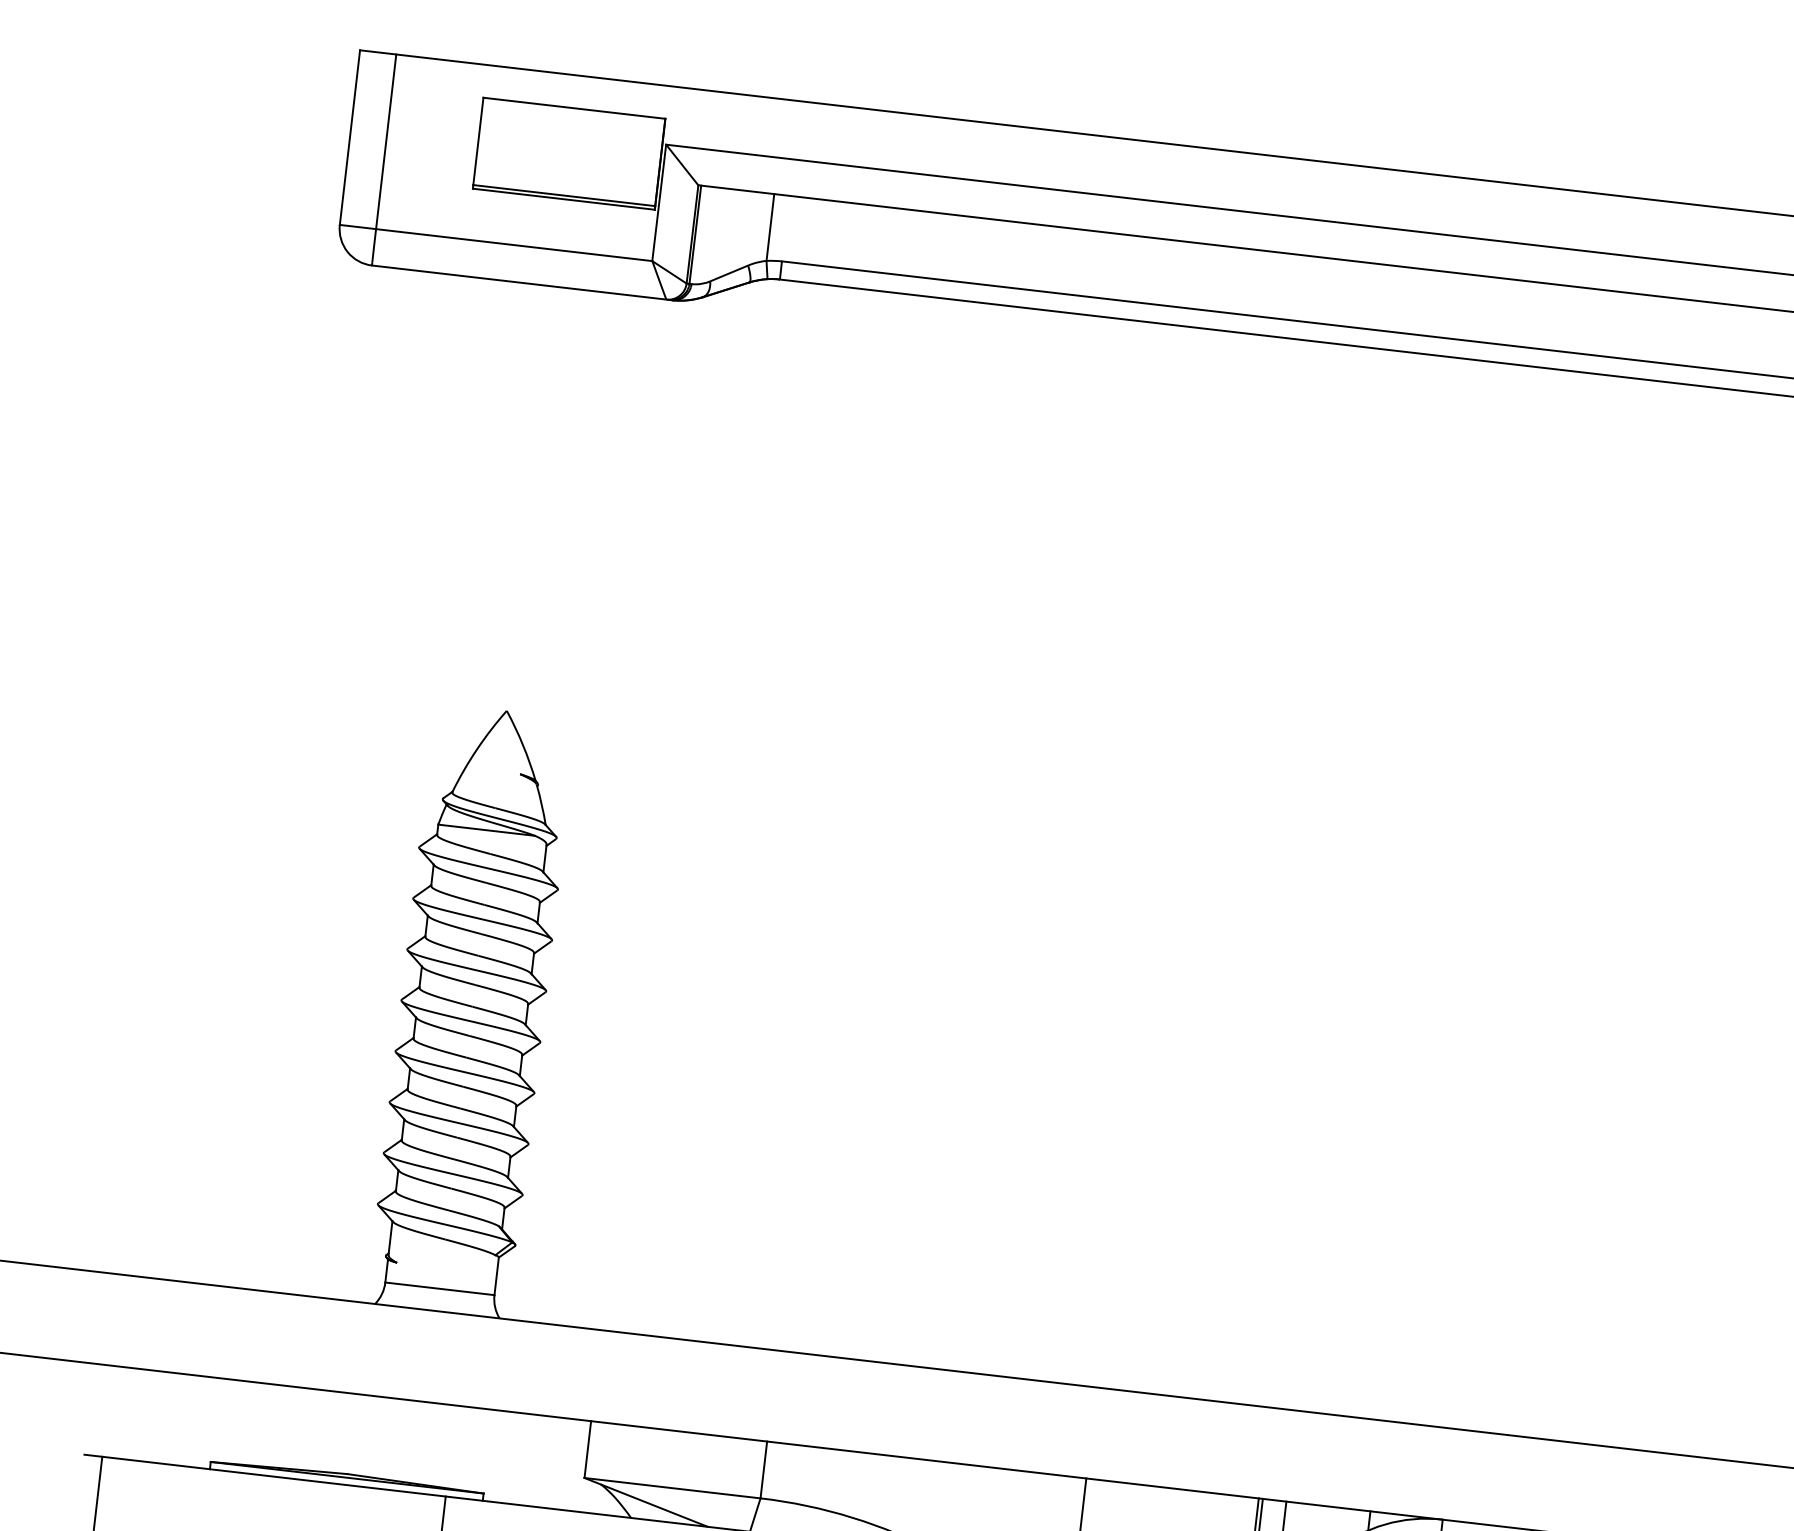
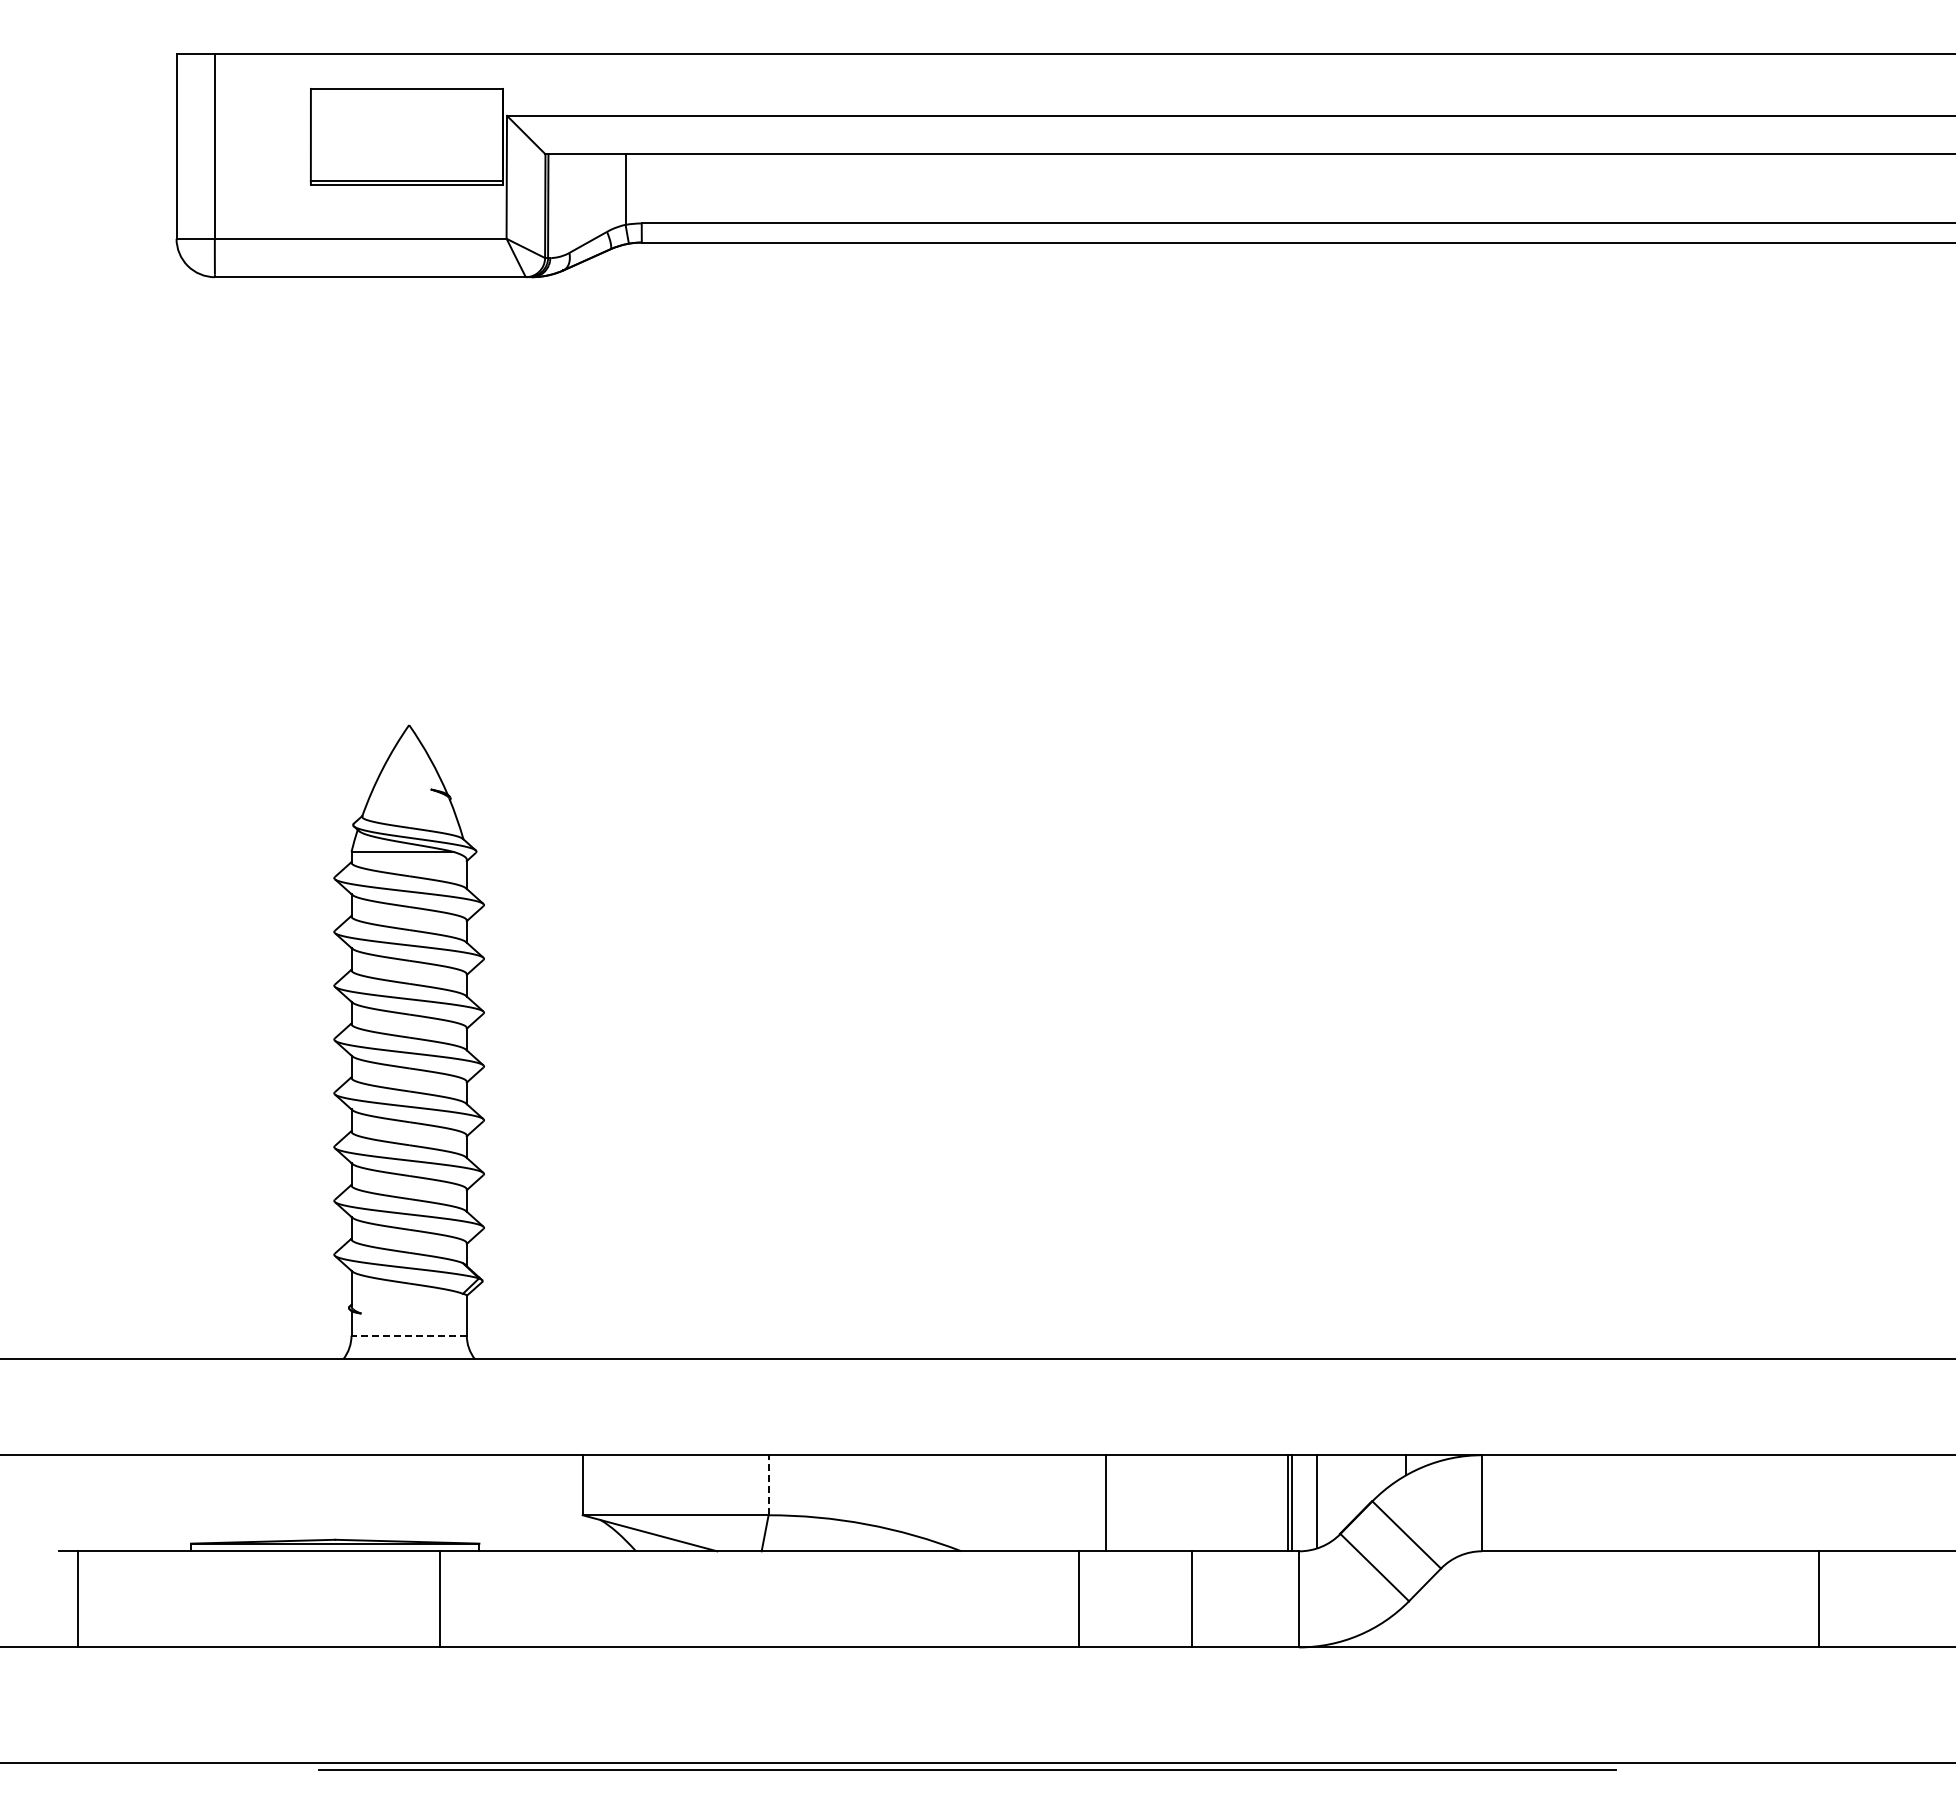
line: (440, 1288) -> (409, 1335), solid -> dashed
line: (763, 1469) -> (768, 1484), solid -> dashed

